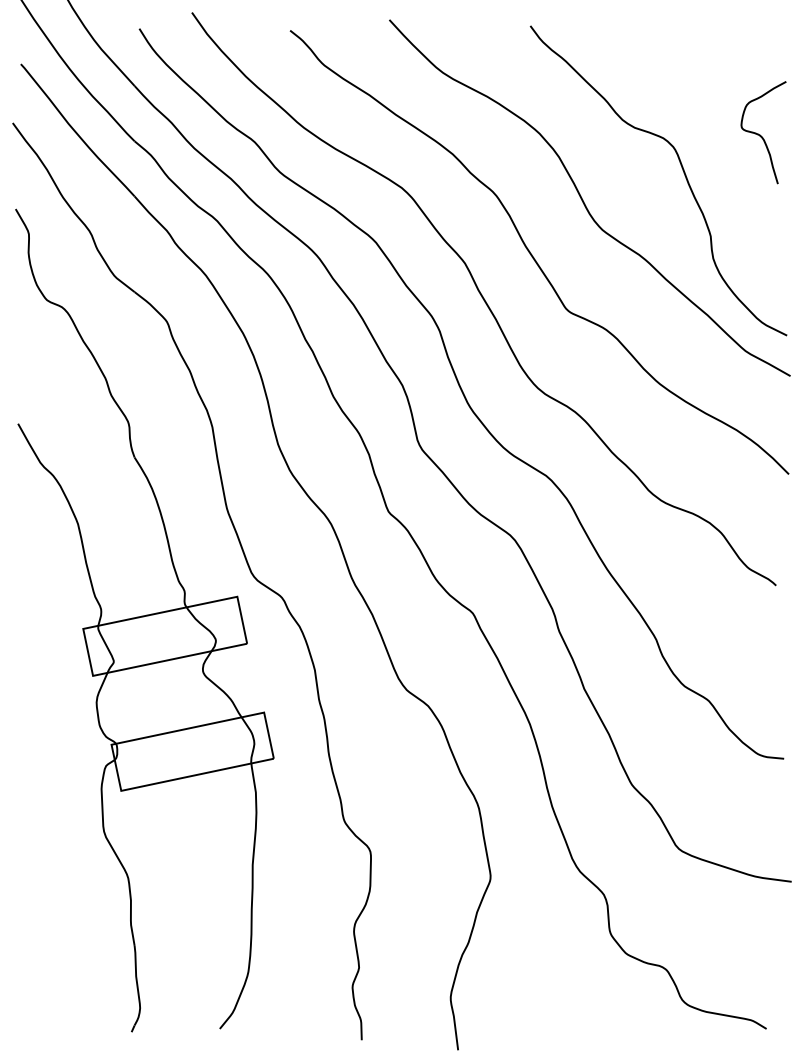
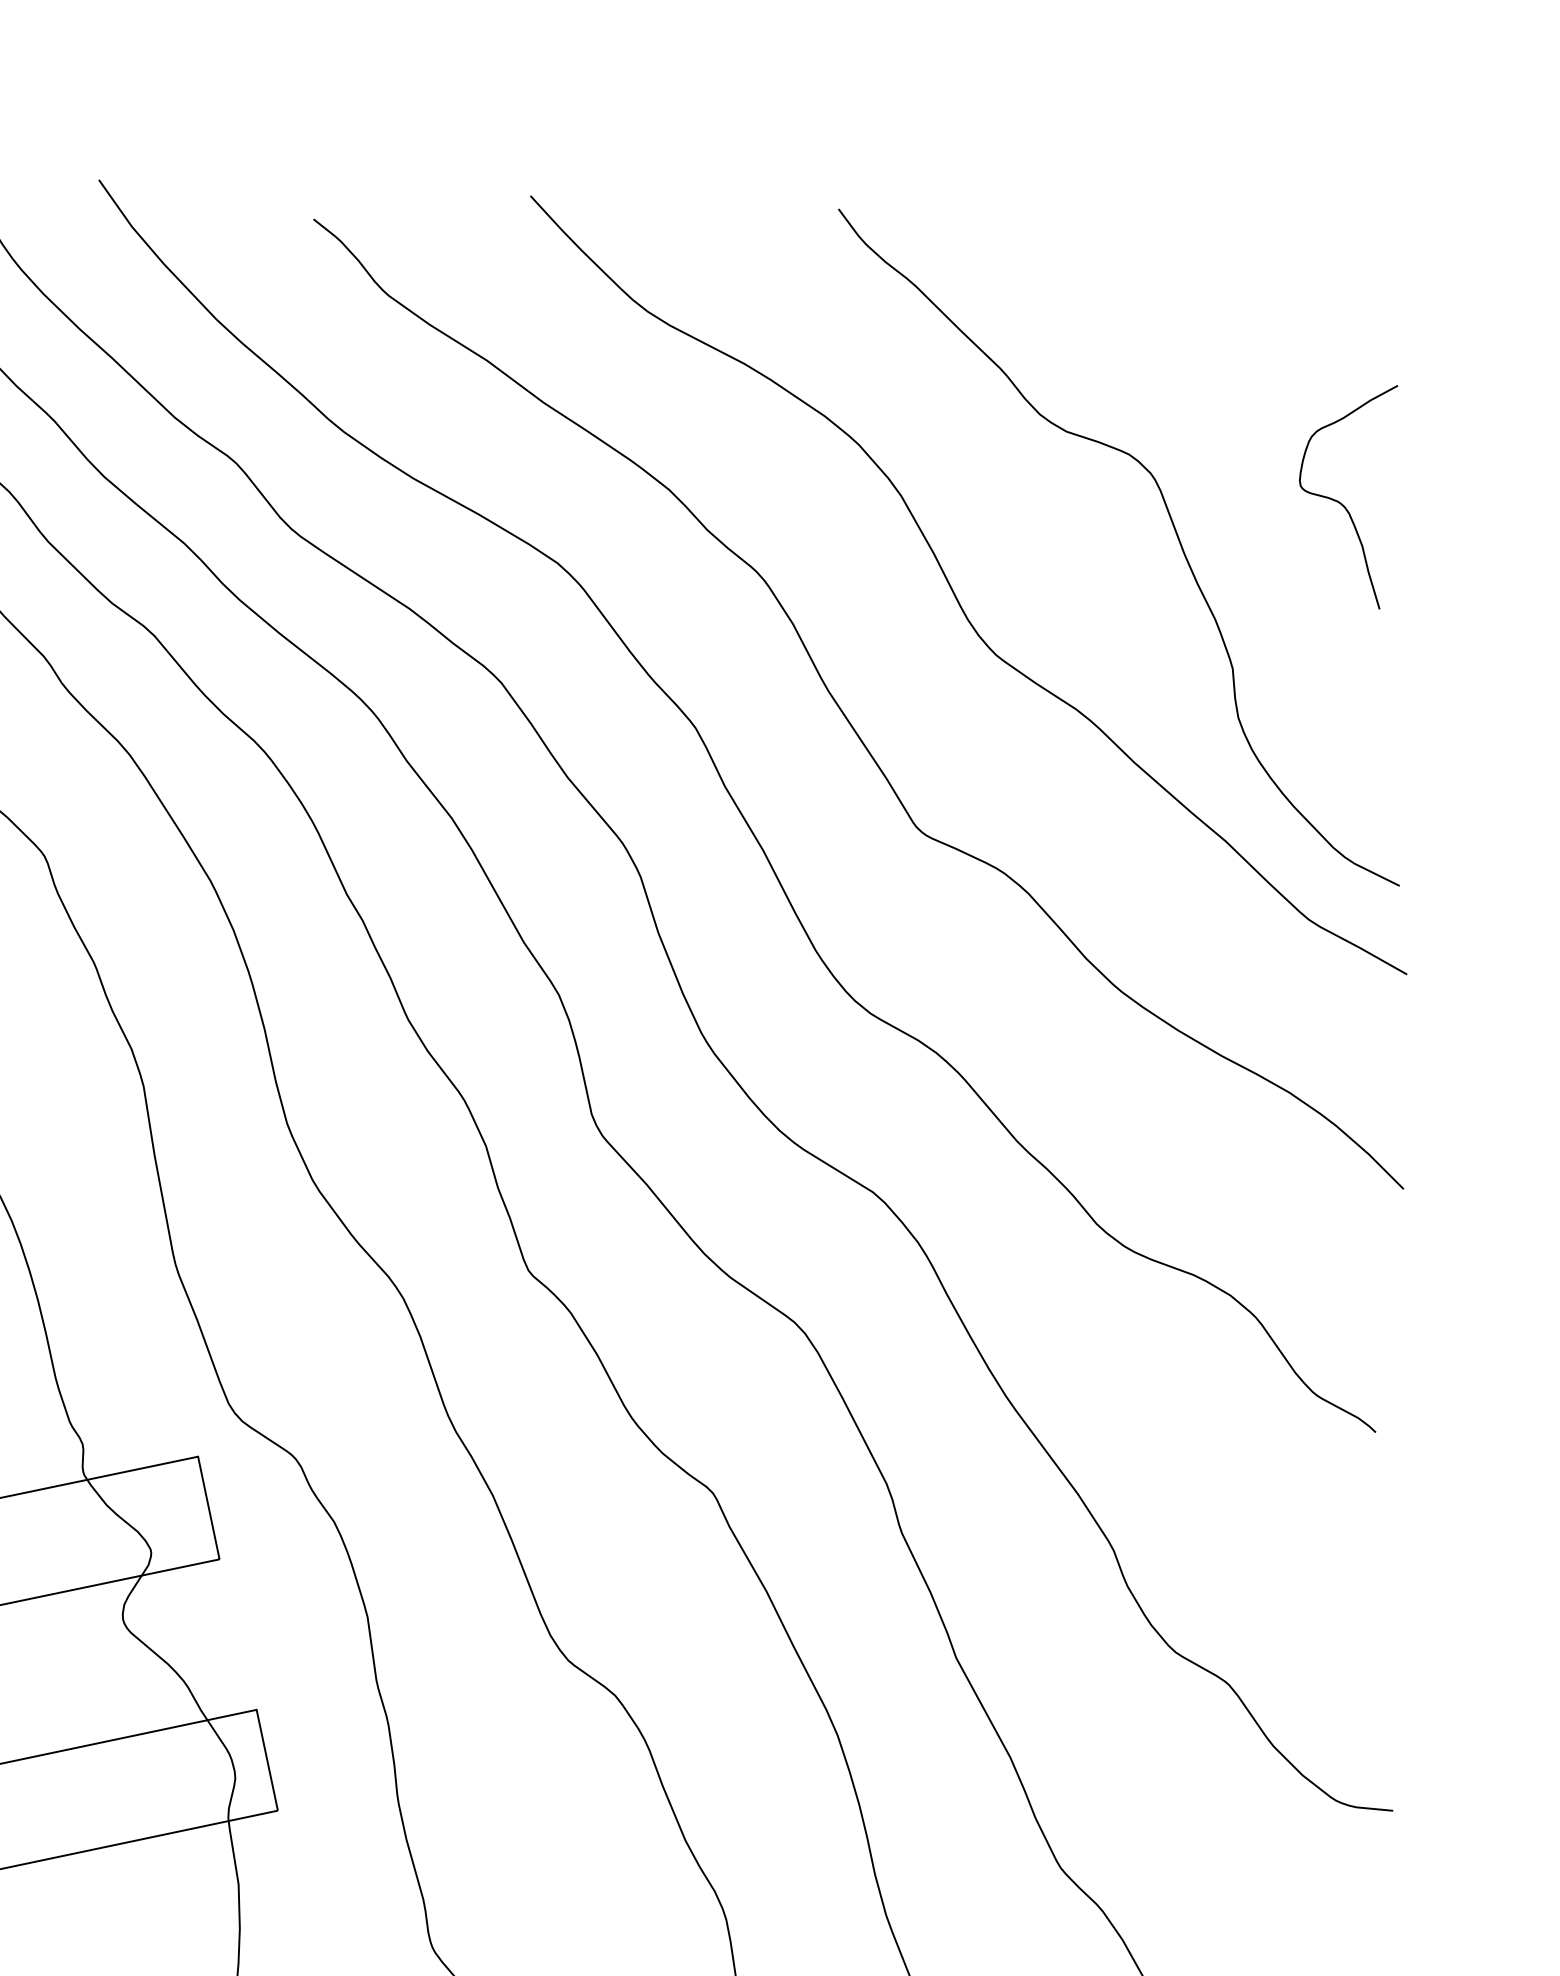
curve: (760, 134) -> (1341, 500), moved

